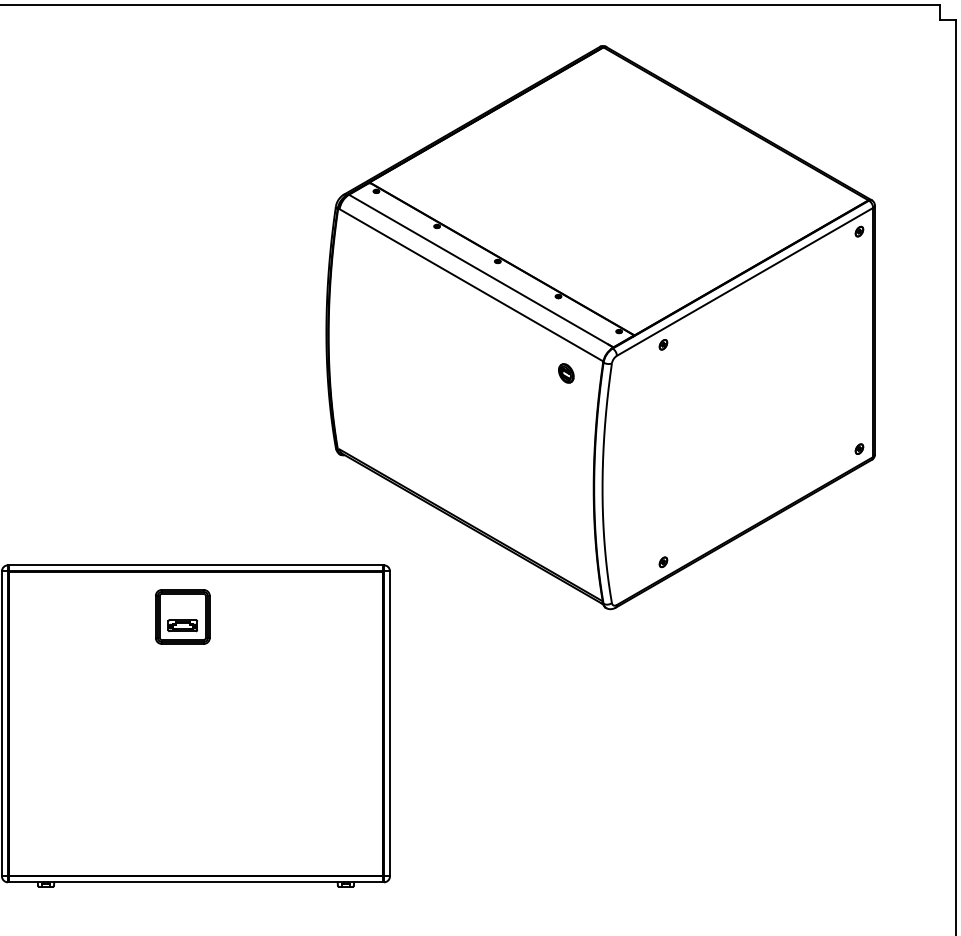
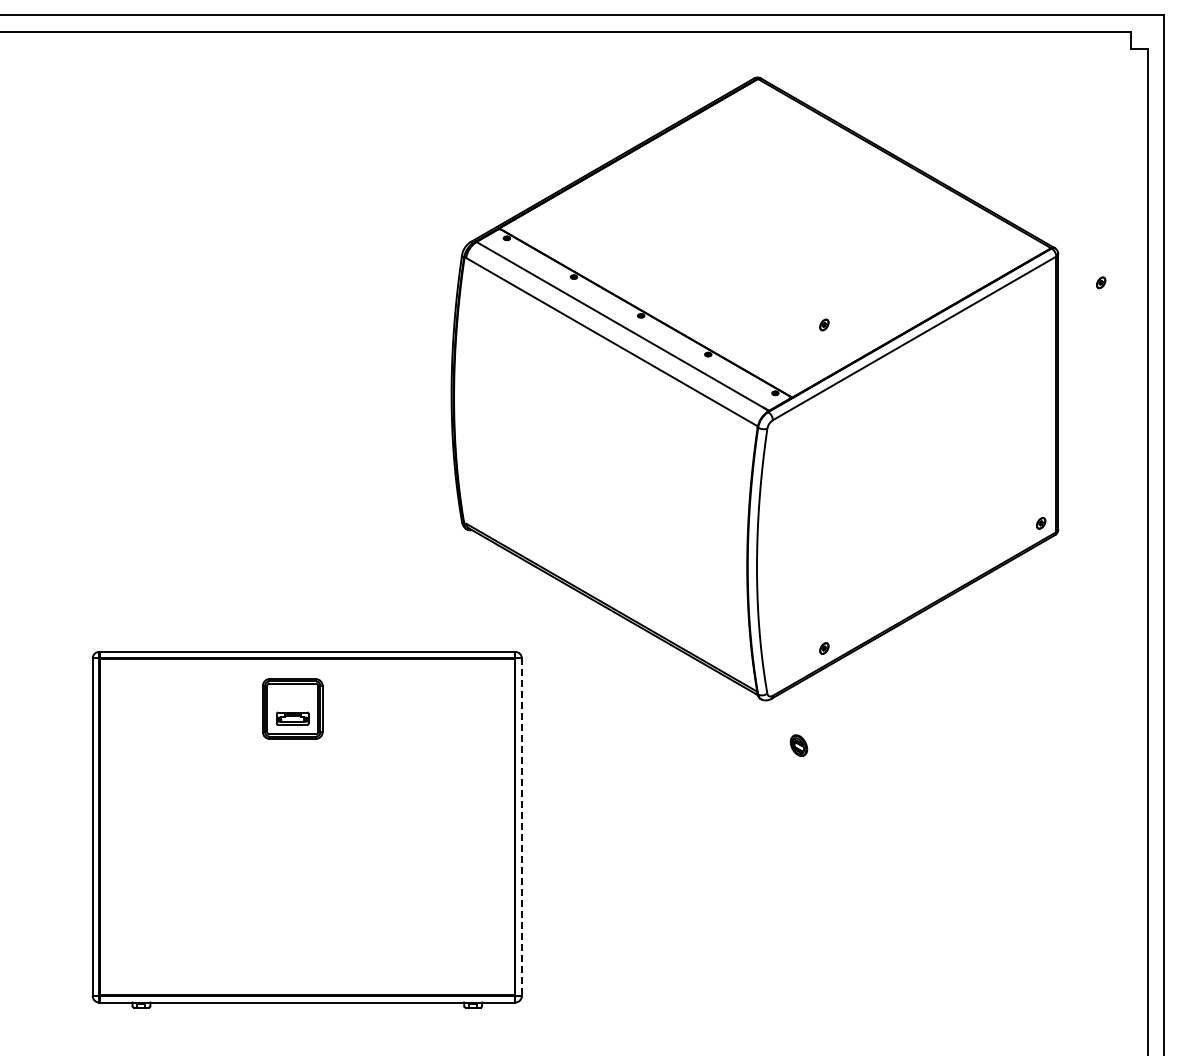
part: (859, 231) -> (1101, 282), moved
part: (663, 344) -> (824, 324), moved
part: (565, 373) -> (798, 745), moved
line: (389, 724) -> (521, 827), solid -> dashed

